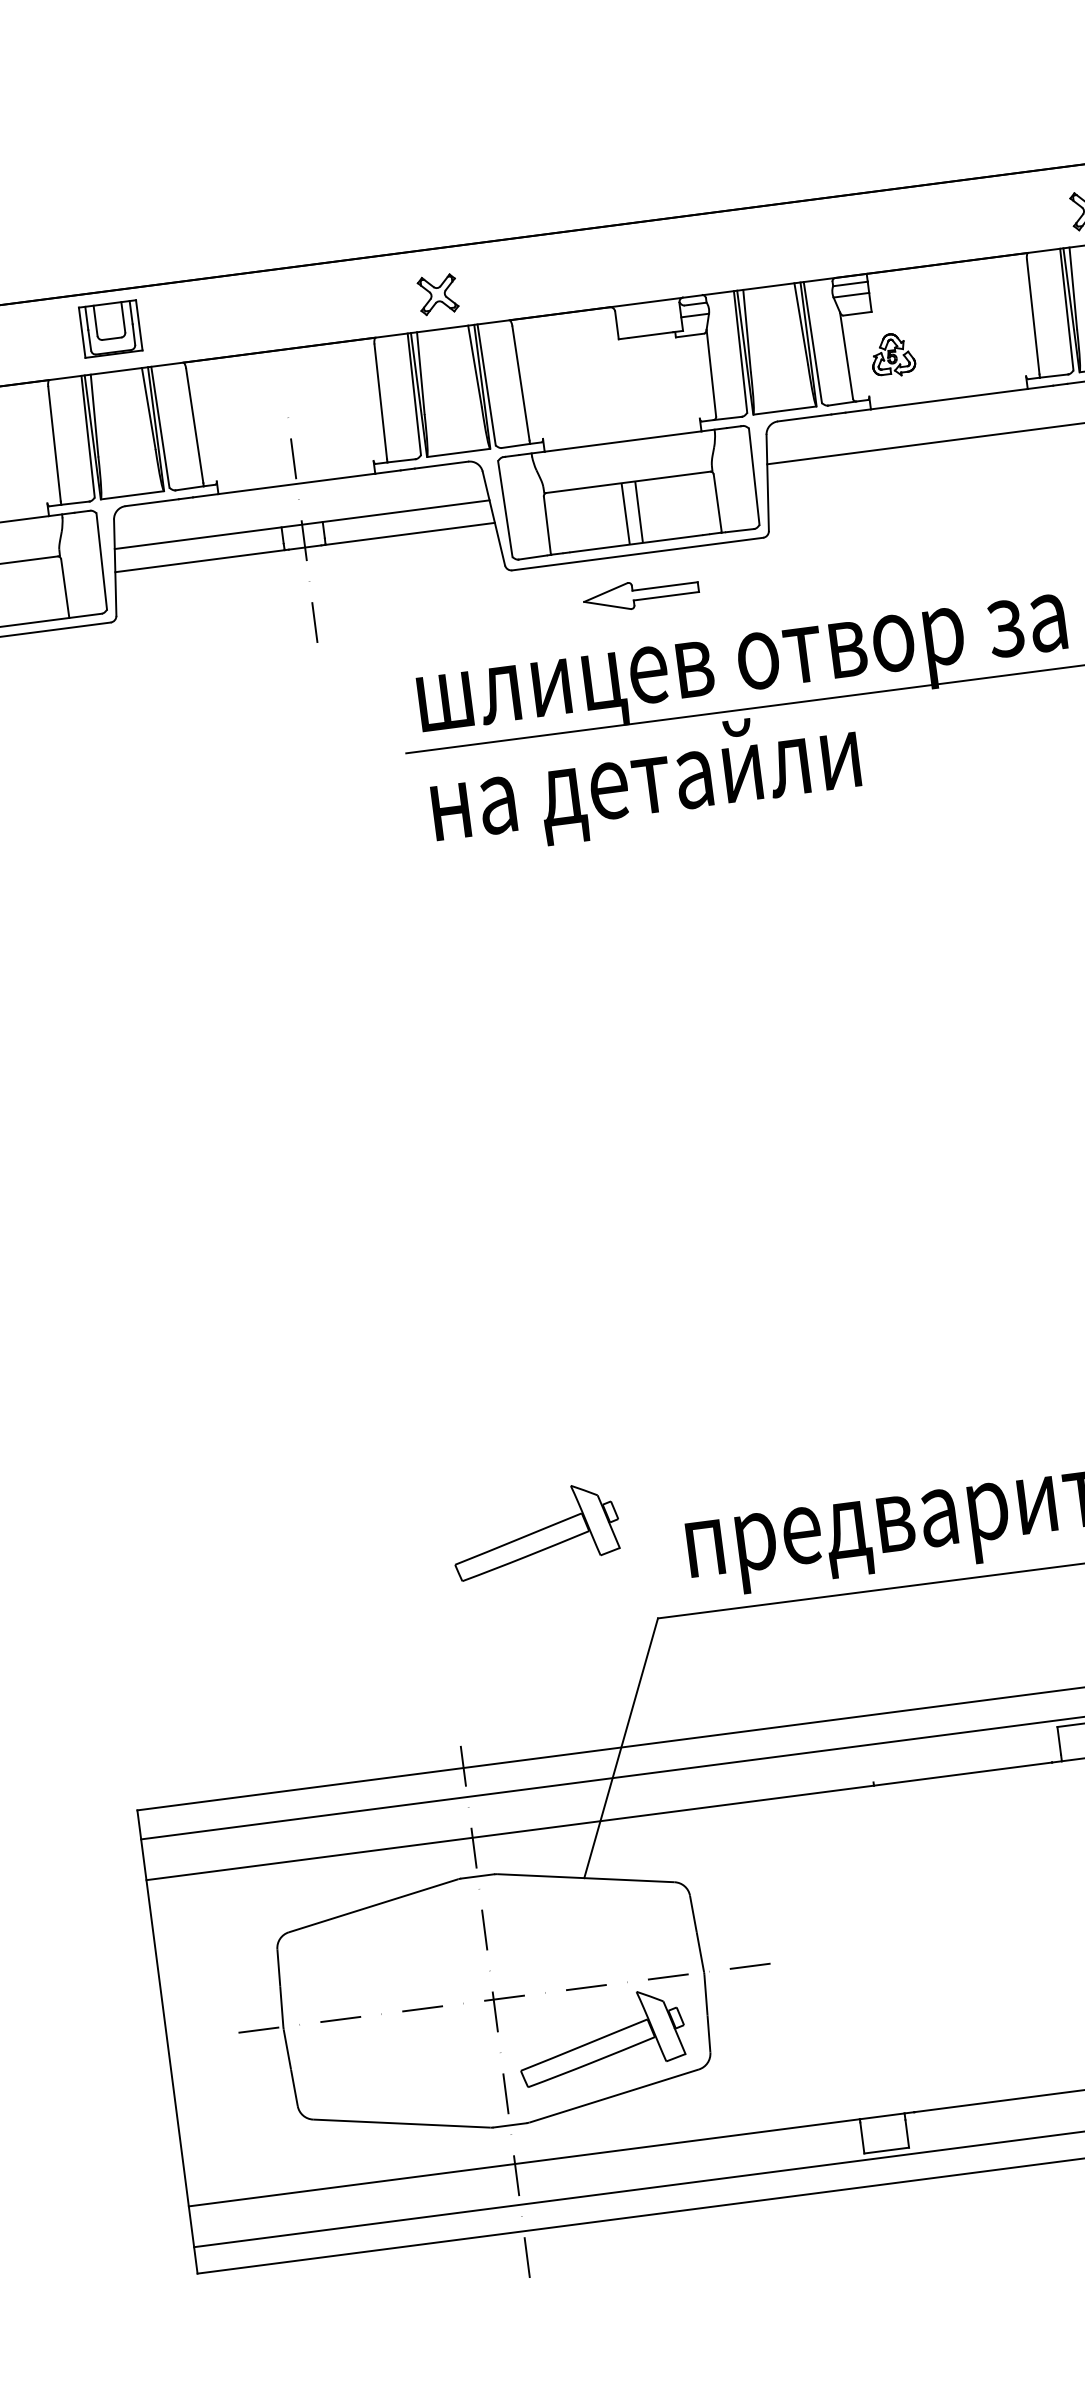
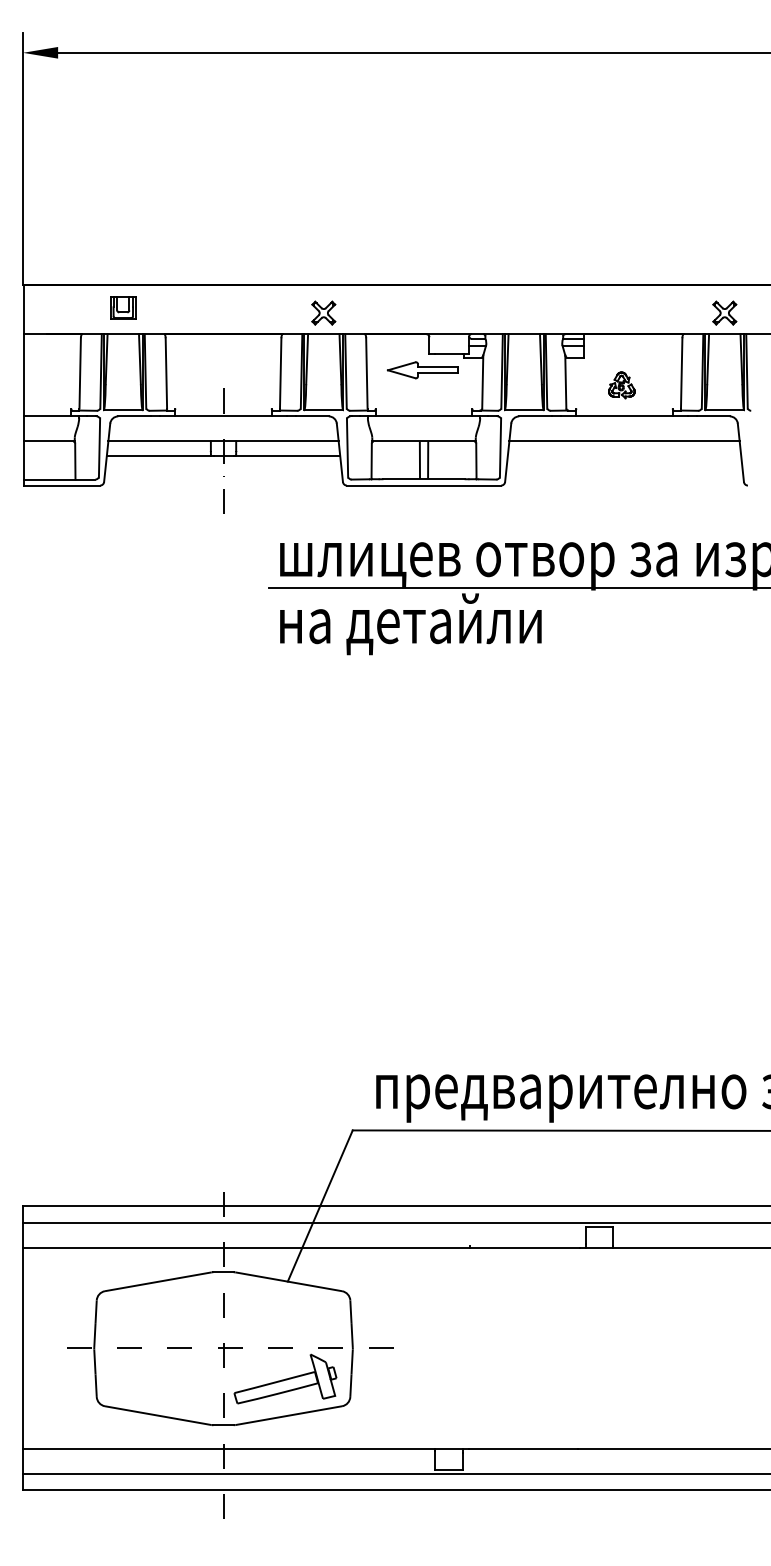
part: (111, 327) -> (123, 307), size x0.71
part: (892, 355) -> (621, 385), moved
part: (640, 594) -> (422, 370), moved
part: (535, 1530) -> (285, 1067), removed

